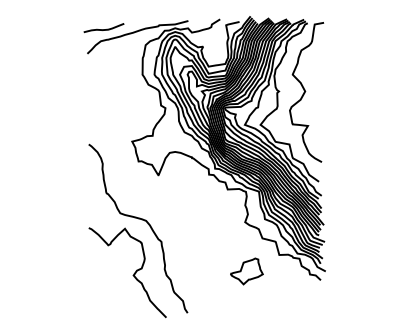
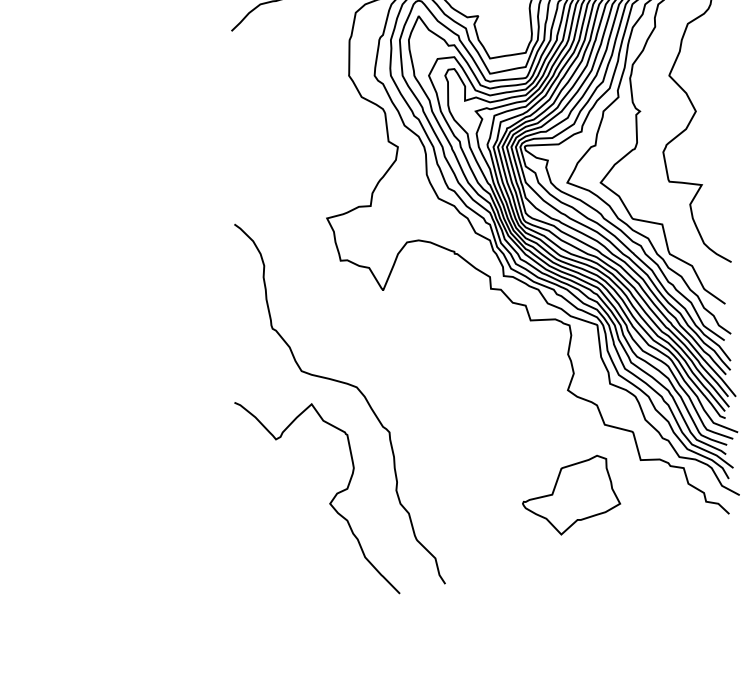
part: (246, 271) -> (570, 495), size x1.43

